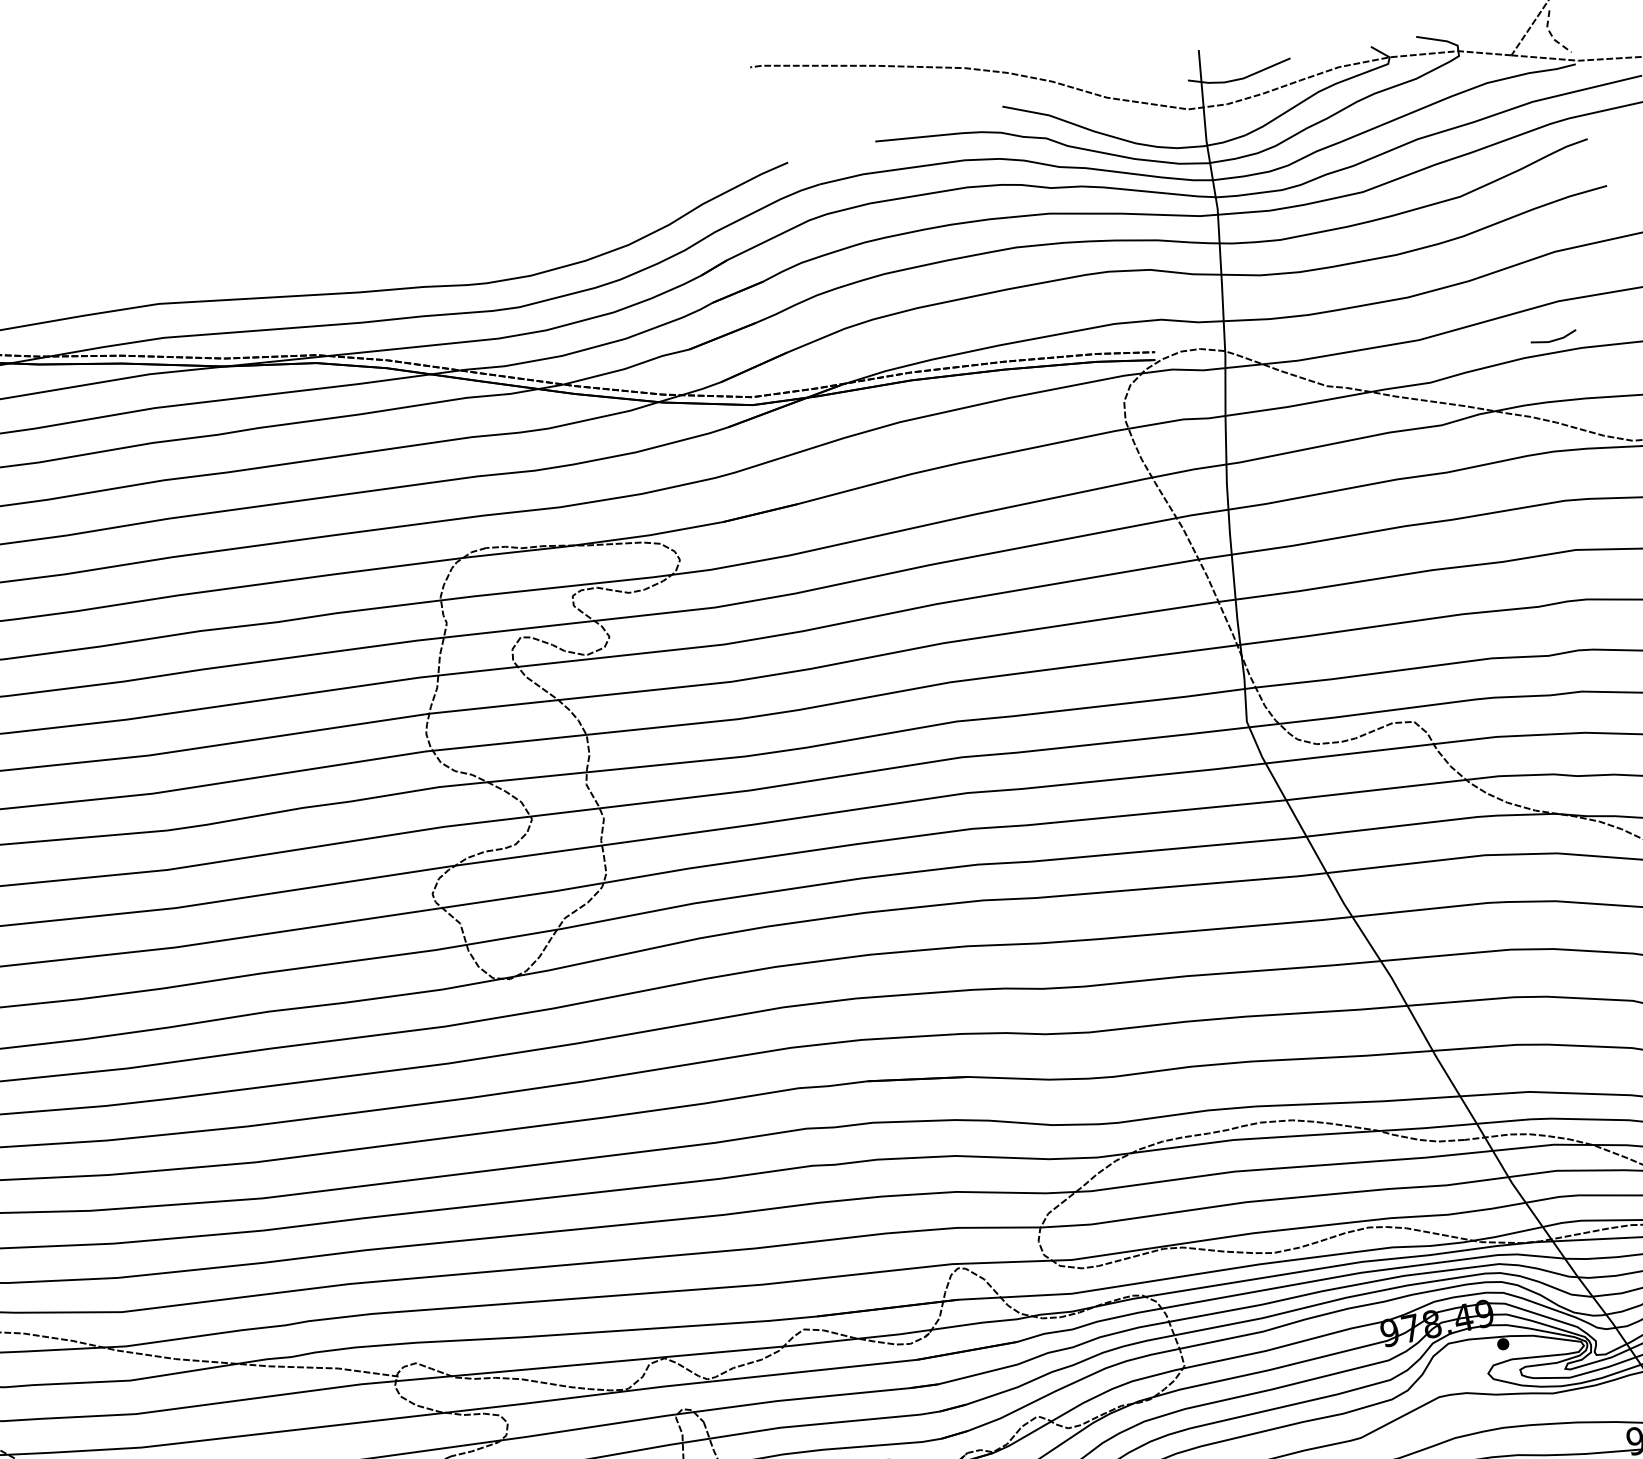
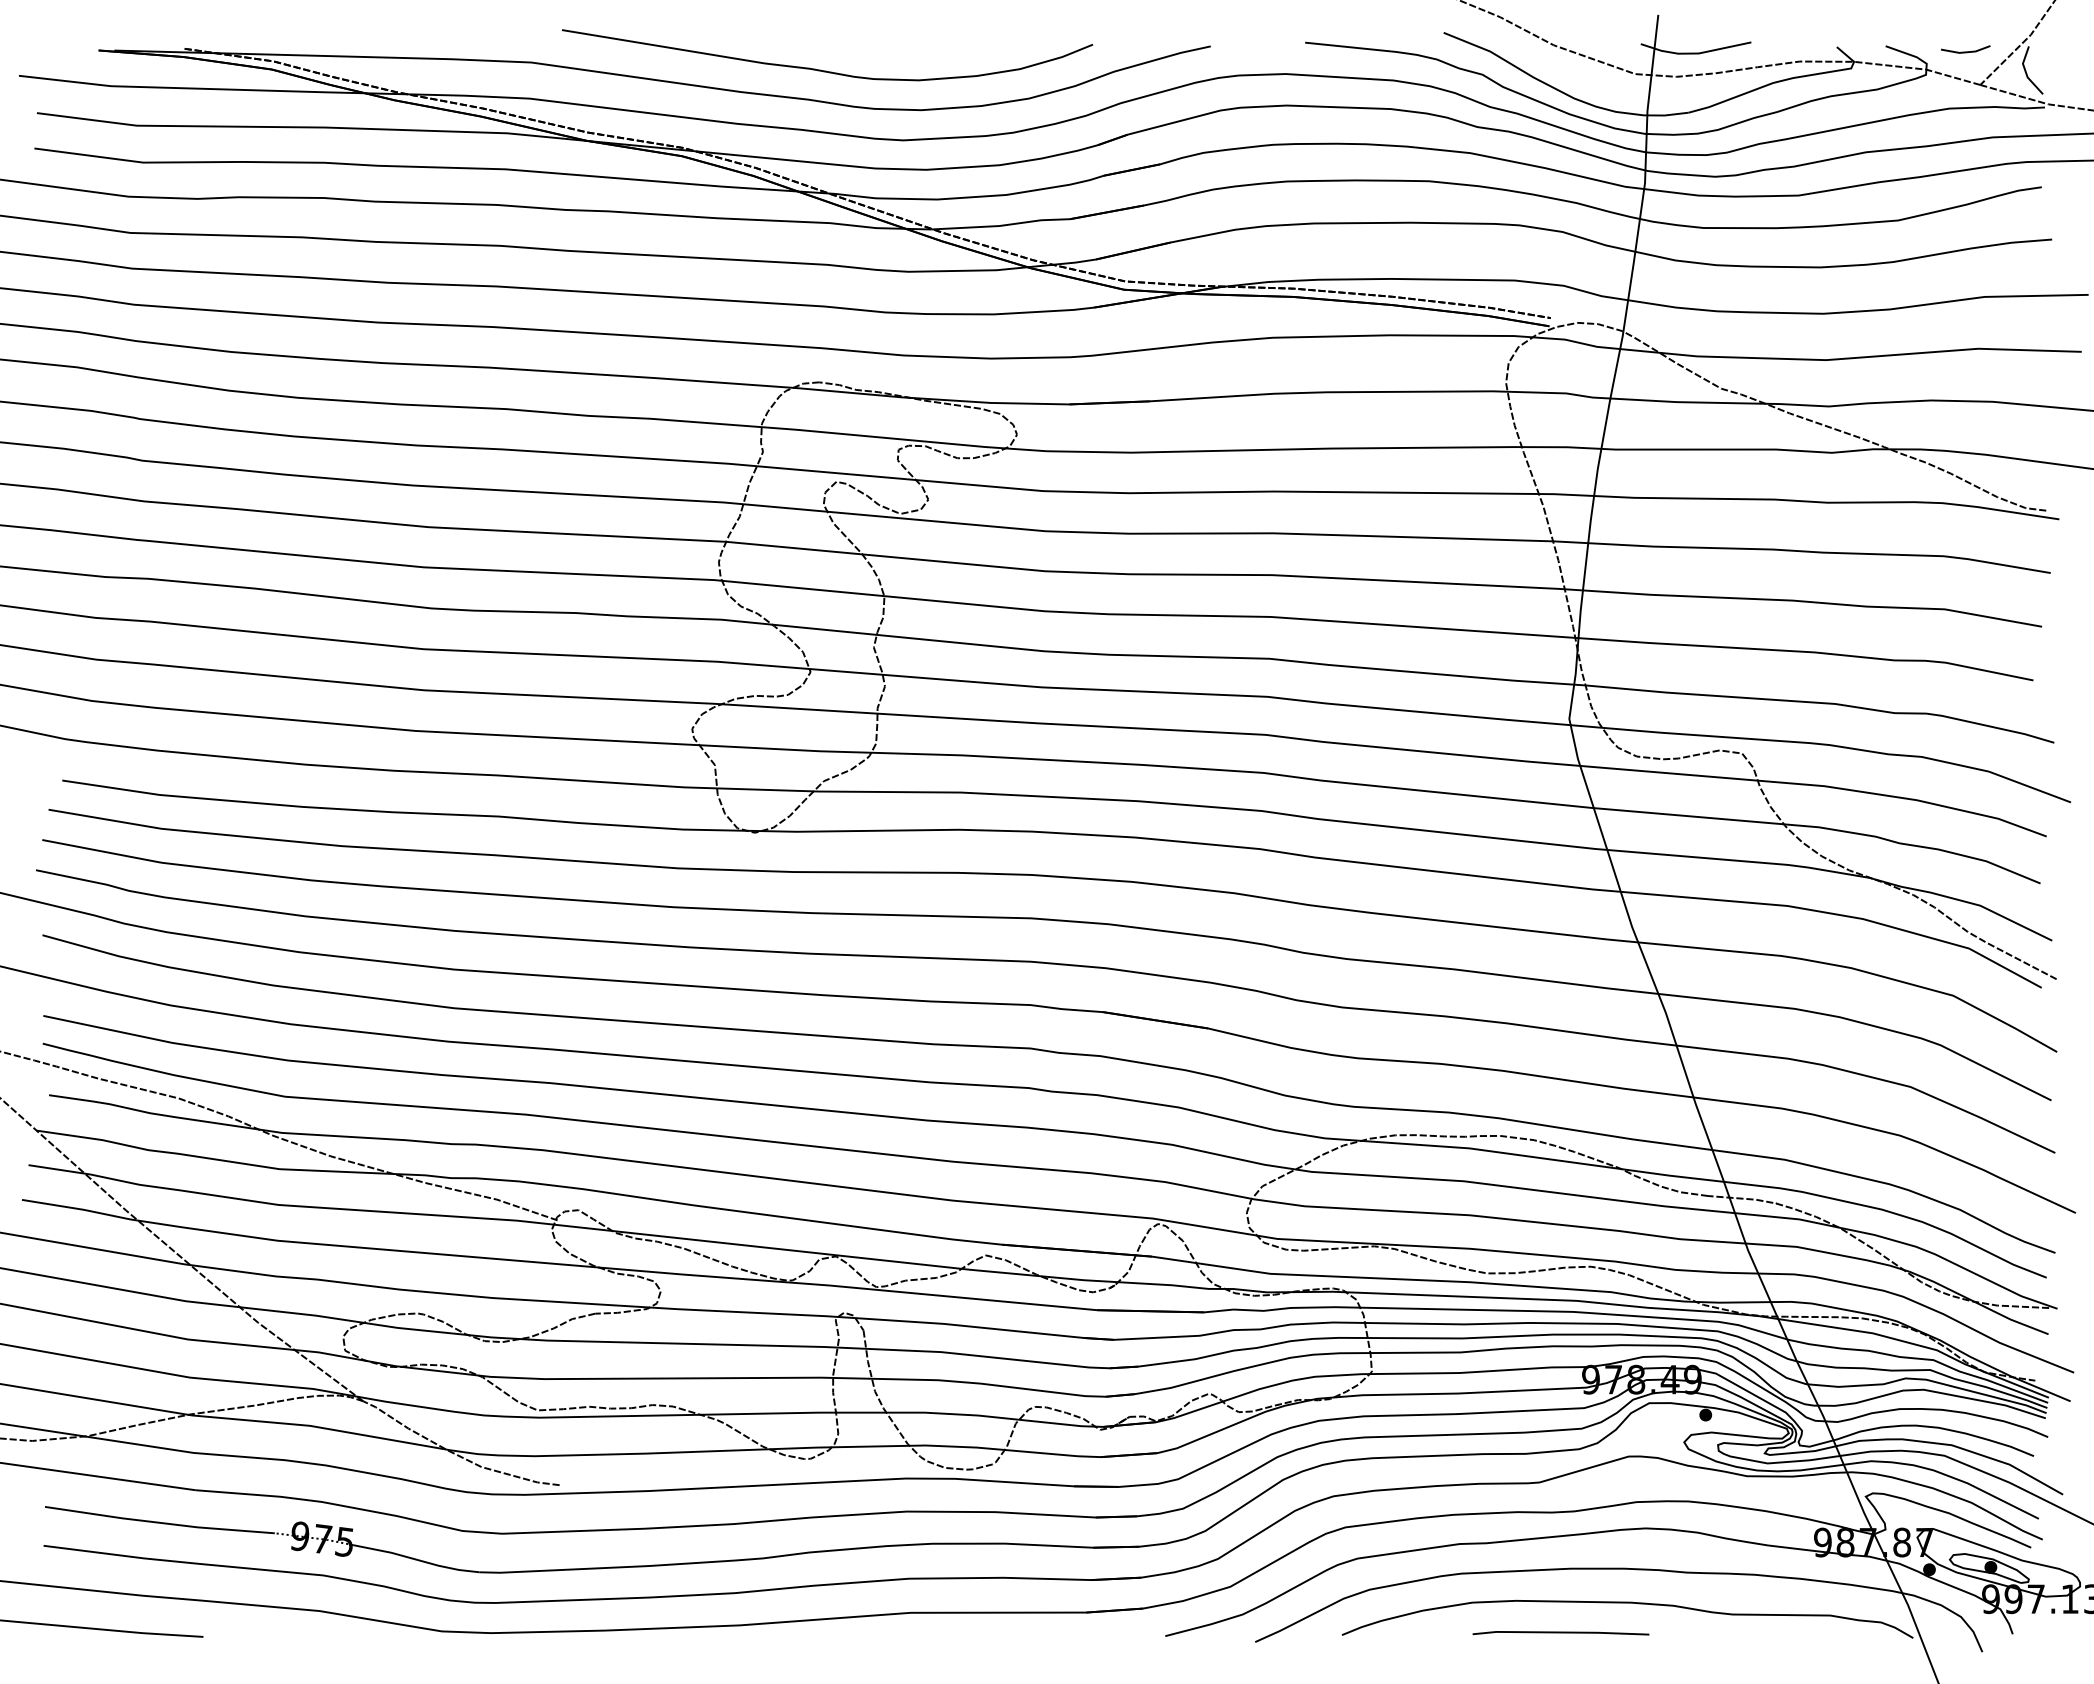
line: (1552, 35) -> (2026, 72), dashed -> solid
curve: (435, 256) -> (826, 70), added
line: (1553, 339) -> (1965, 51), moved

